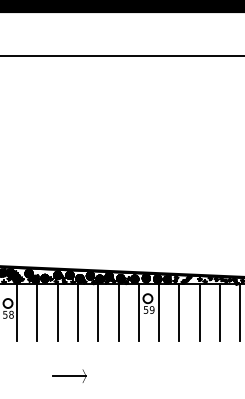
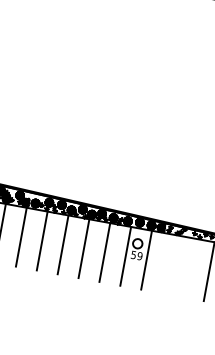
line: (179, 312) -> (167, 263), removed
line: (199, 312) -> (188, 267), removed
part: (69, 375) -> (42, 308), removed

